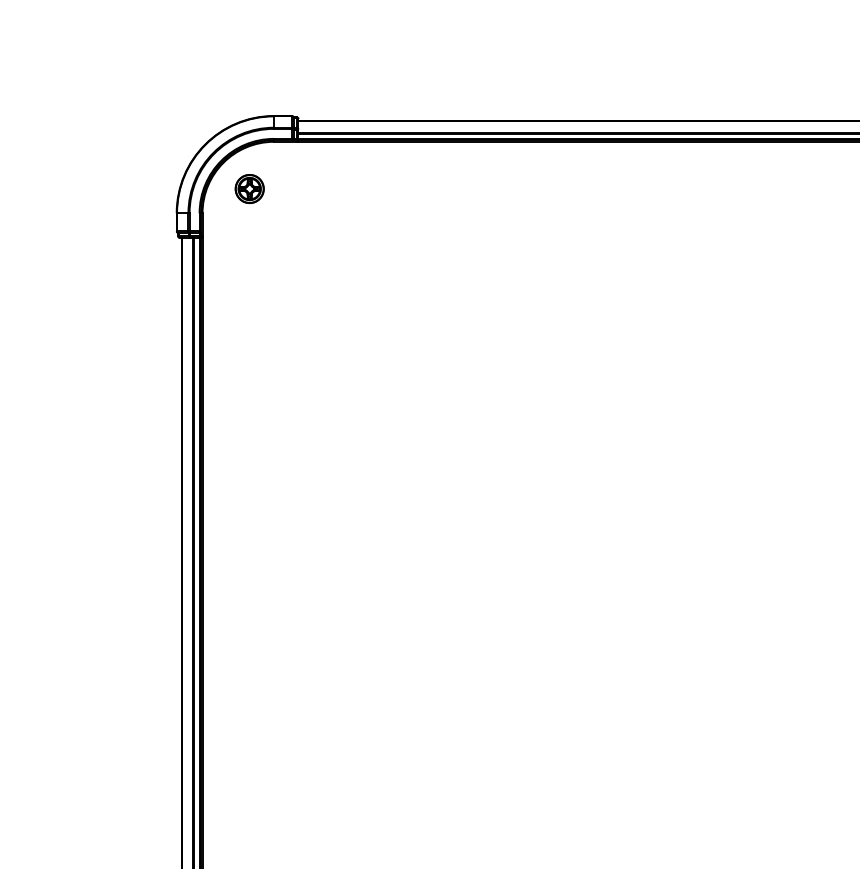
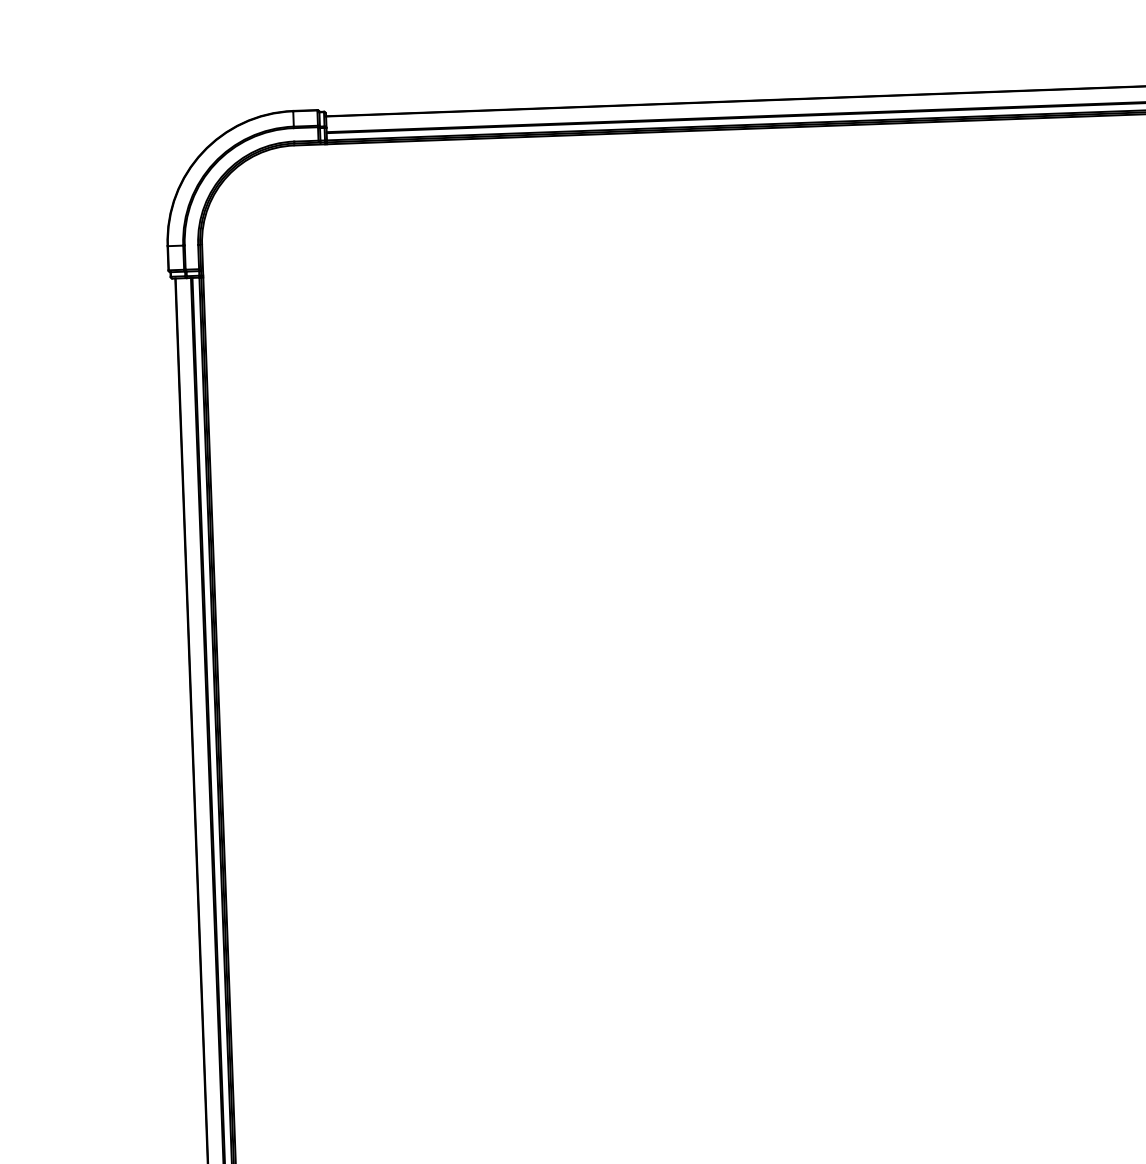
part: (249, 188) -> (263, 209), removed

